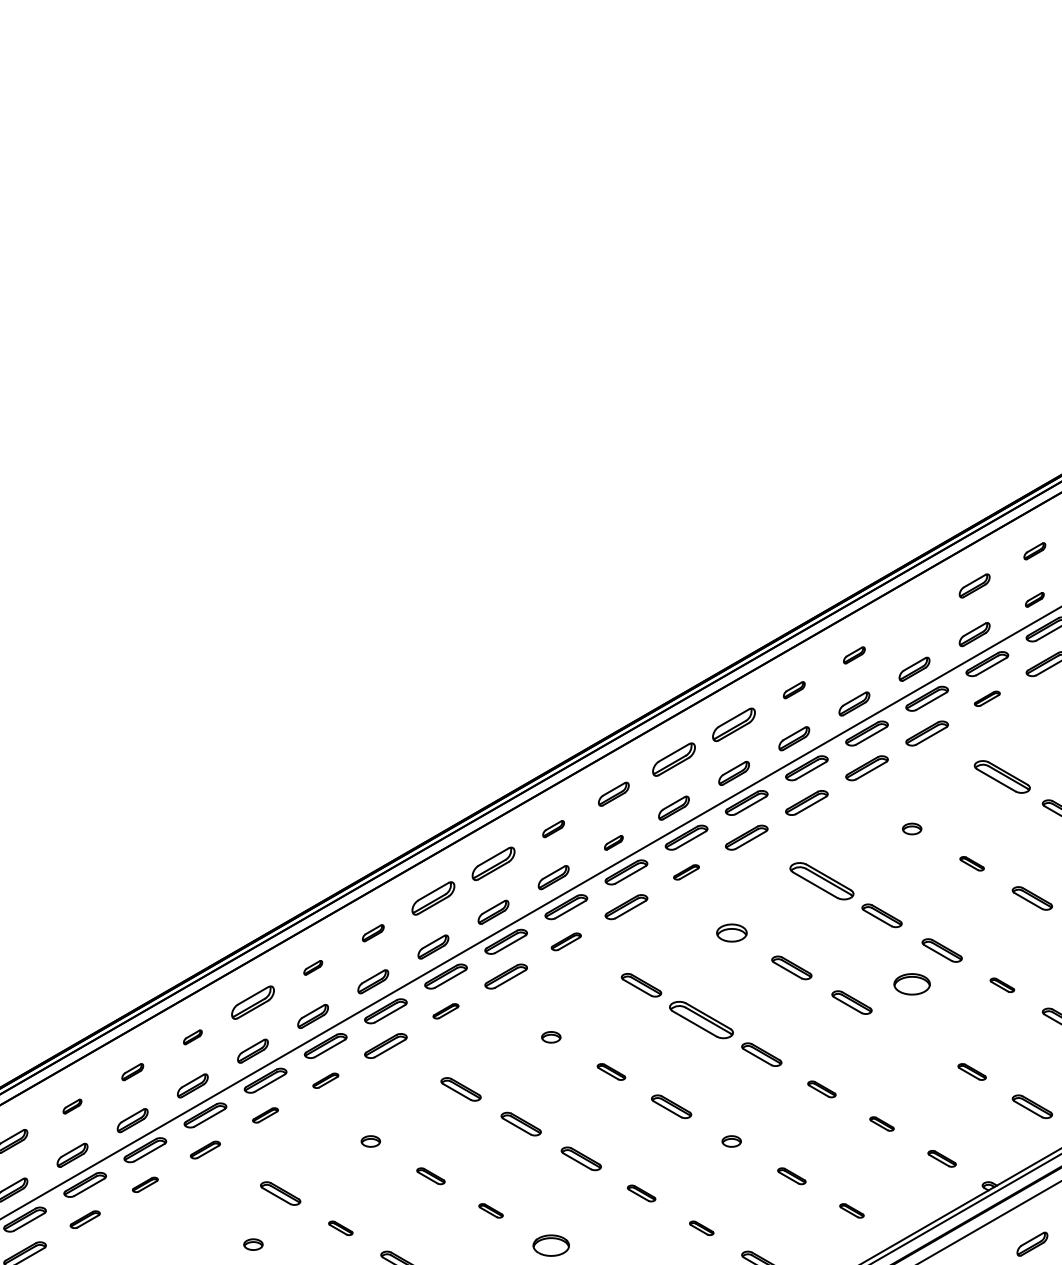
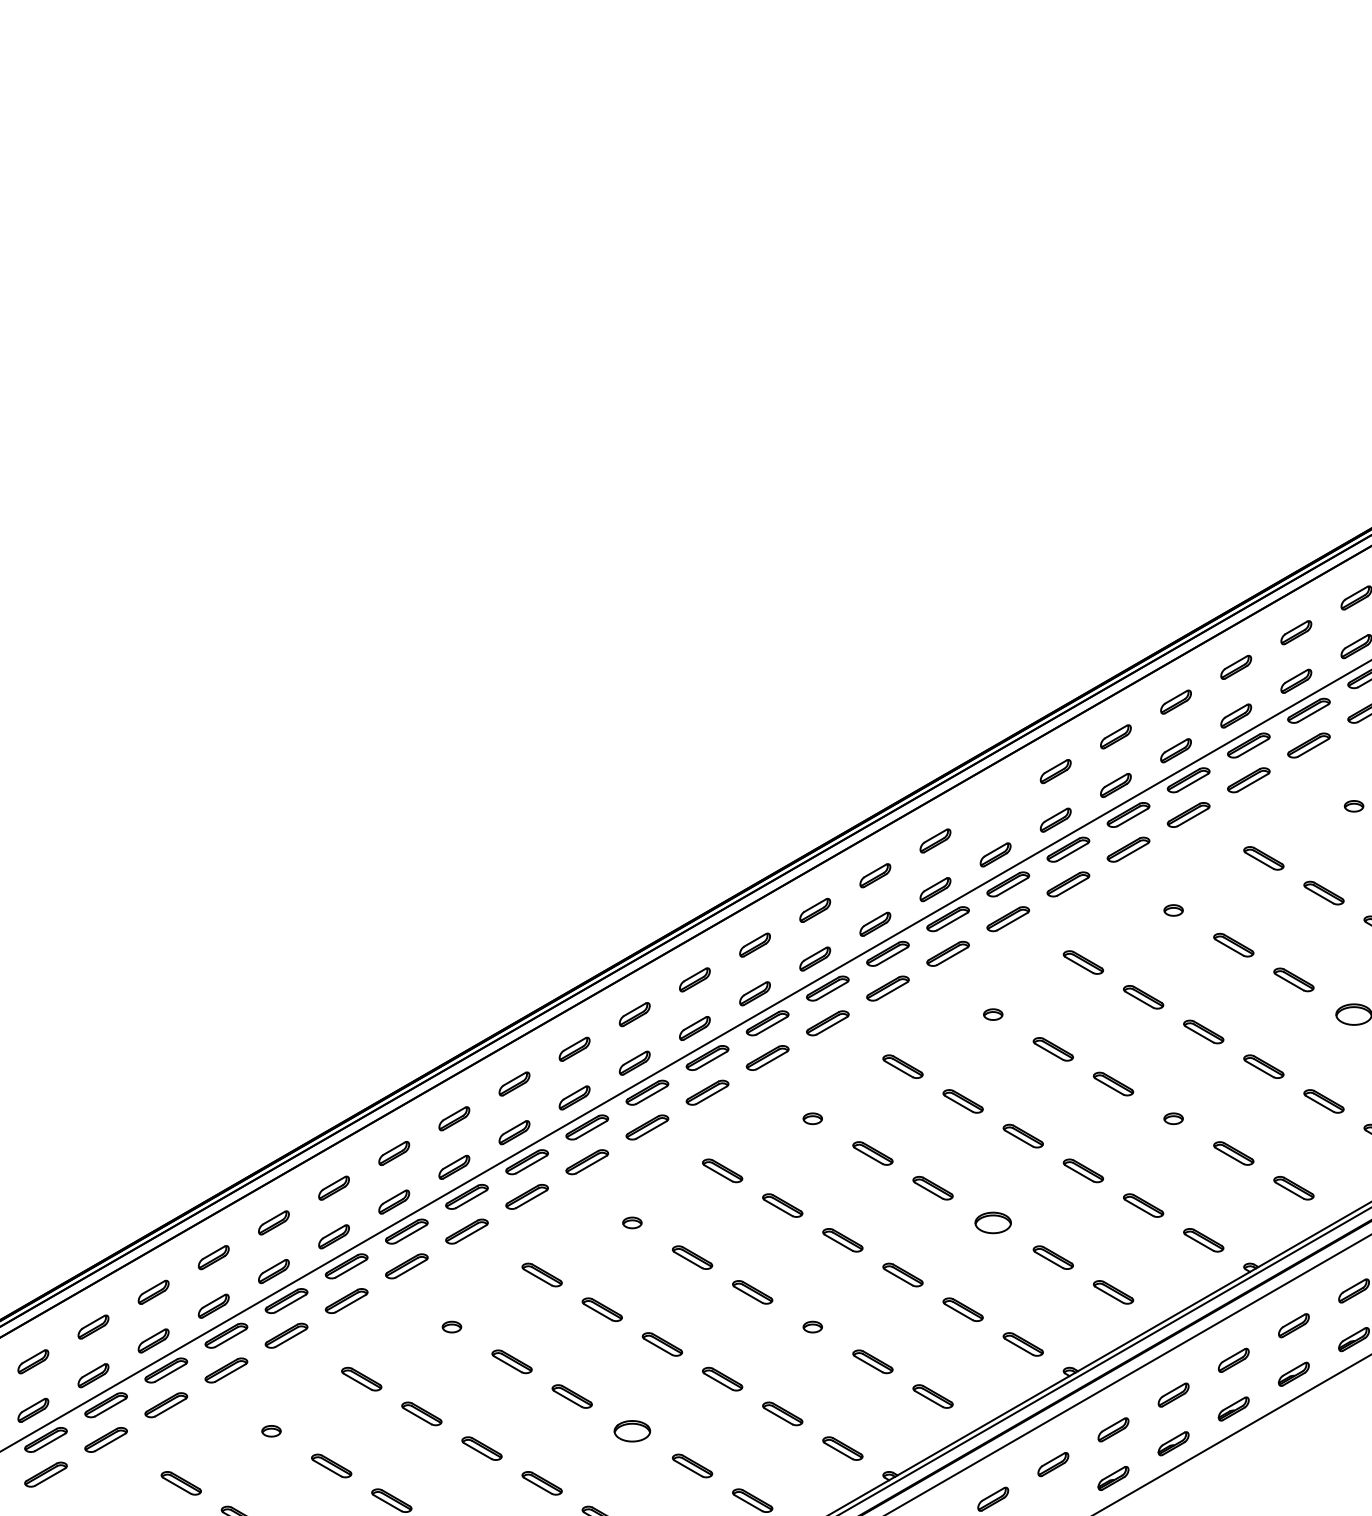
part: (1034, 550) -> (1115, 736), size x1.43
part: (1034, 599) -> (1115, 785), size x1.67
part: (854, 654) -> (935, 840), size x1.43
part: (794, 689) -> (875, 875), size x1.43
part: (987, 698) -> (1068, 884), size x1.67
part: (734, 724) -> (815, 910), size x0.71
part: (673, 758) -> (754, 944), size x0.71
part: (1002, 776) -> (1083, 962), size x0.71
part: (553, 828) -> (634, 1014), size x1.43
part: (613, 842) -> (694, 1028), size x1.67
part: (493, 862) -> (574, 1048), size x0.71
part: (971, 863) -> (1052, 1049), size x1.67
part: (686, 871) -> (767, 1057), size x1.67
part: (821, 880) -> (902, 1066), size x0.62
part: (433, 897) -> (514, 1083), size x0.71
part: (373, 932) -> (454, 1118), size x1.43
part: (731, 932) -> (812, 1118), size x0.62
part: (566, 941) -> (647, 1127), size x1.43
part: (313, 967) -> (394, 1153), size x1.67
part: (911, 983) -> (992, 1222), moved
part: (1002, 984) -> (1083, 1170), size x1.67
part: (252, 1001) -> (333, 1187), size x0.71
part: (445, 1010) -> (526, 1196), size x1.67
part: (701, 1019) -> (782, 1205), size x0.62
part: (192, 1036) -> (273, 1222), size x1.67
part: (132, 1071) -> (213, 1257), size x1.43
part: (611, 1071) -> (692, 1257), size x1.43
part: (971, 1071) -> (1052, 1257), size x1.43
part: (325, 1080) -> (406, 1266), size x1.67
part: (821, 1088) -> (902, 1274), size x1.43
part: (72, 1105) -> (153, 1291), size x1.67
part: (265, 1114) -> (346, 1300), size x1.67
part: (881, 1123) -> (962, 1309), size x1.67
part: (205, 1149) -> (286, 1335), size x1.43
part: (941, 1158) -> (1022, 1344), size x1.43
part: (430, 1175) -> (511, 1361), size x1.43
part: (791, 1175) -> (872, 1361), size x1.43
part: (145, 1184) -> (226, 1370), size x1.67
part: (641, 1192) -> (722, 1378), size x1.43
part: (490, 1210) -> (571, 1396), size x1.67
part: (851, 1210) -> (932, 1396), size x1.67
part: (85, 1219) -> (166, 1405), size x1.43
part: (340, 1227) -> (421, 1413), size x1.67
part: (701, 1227) -> (782, 1413), size x1.67
part: (253, 1244) -> (271, 1431), moved

